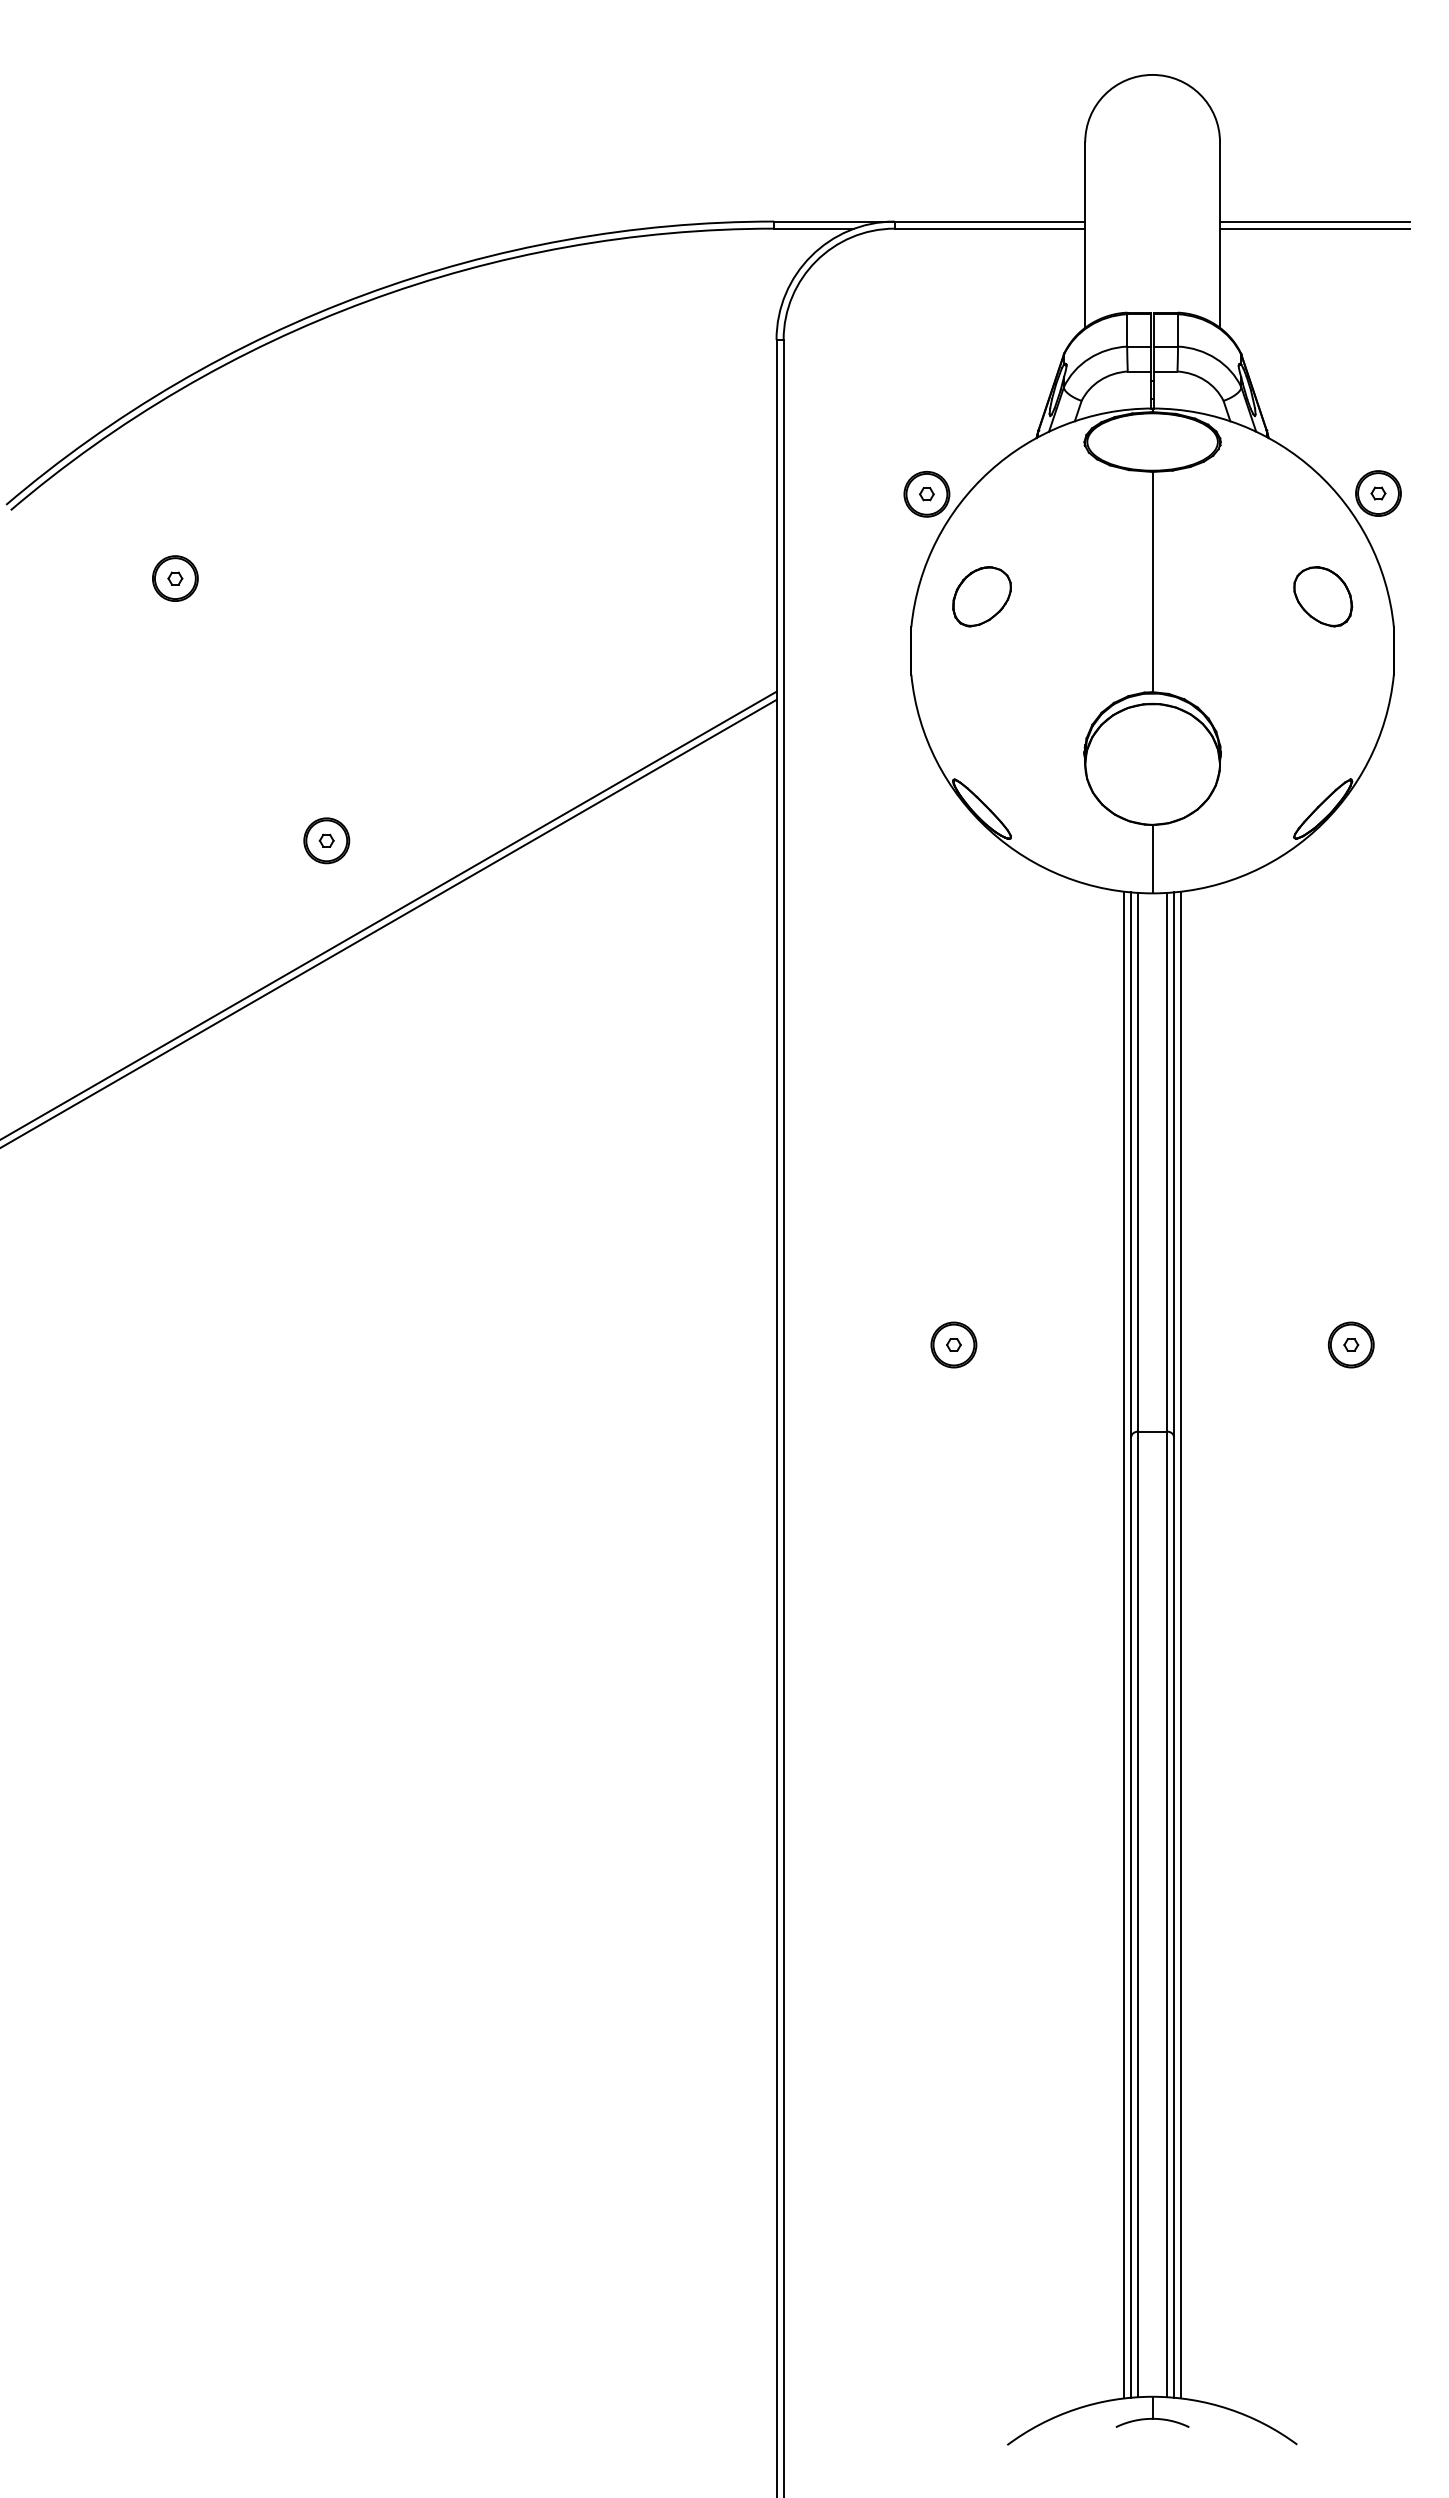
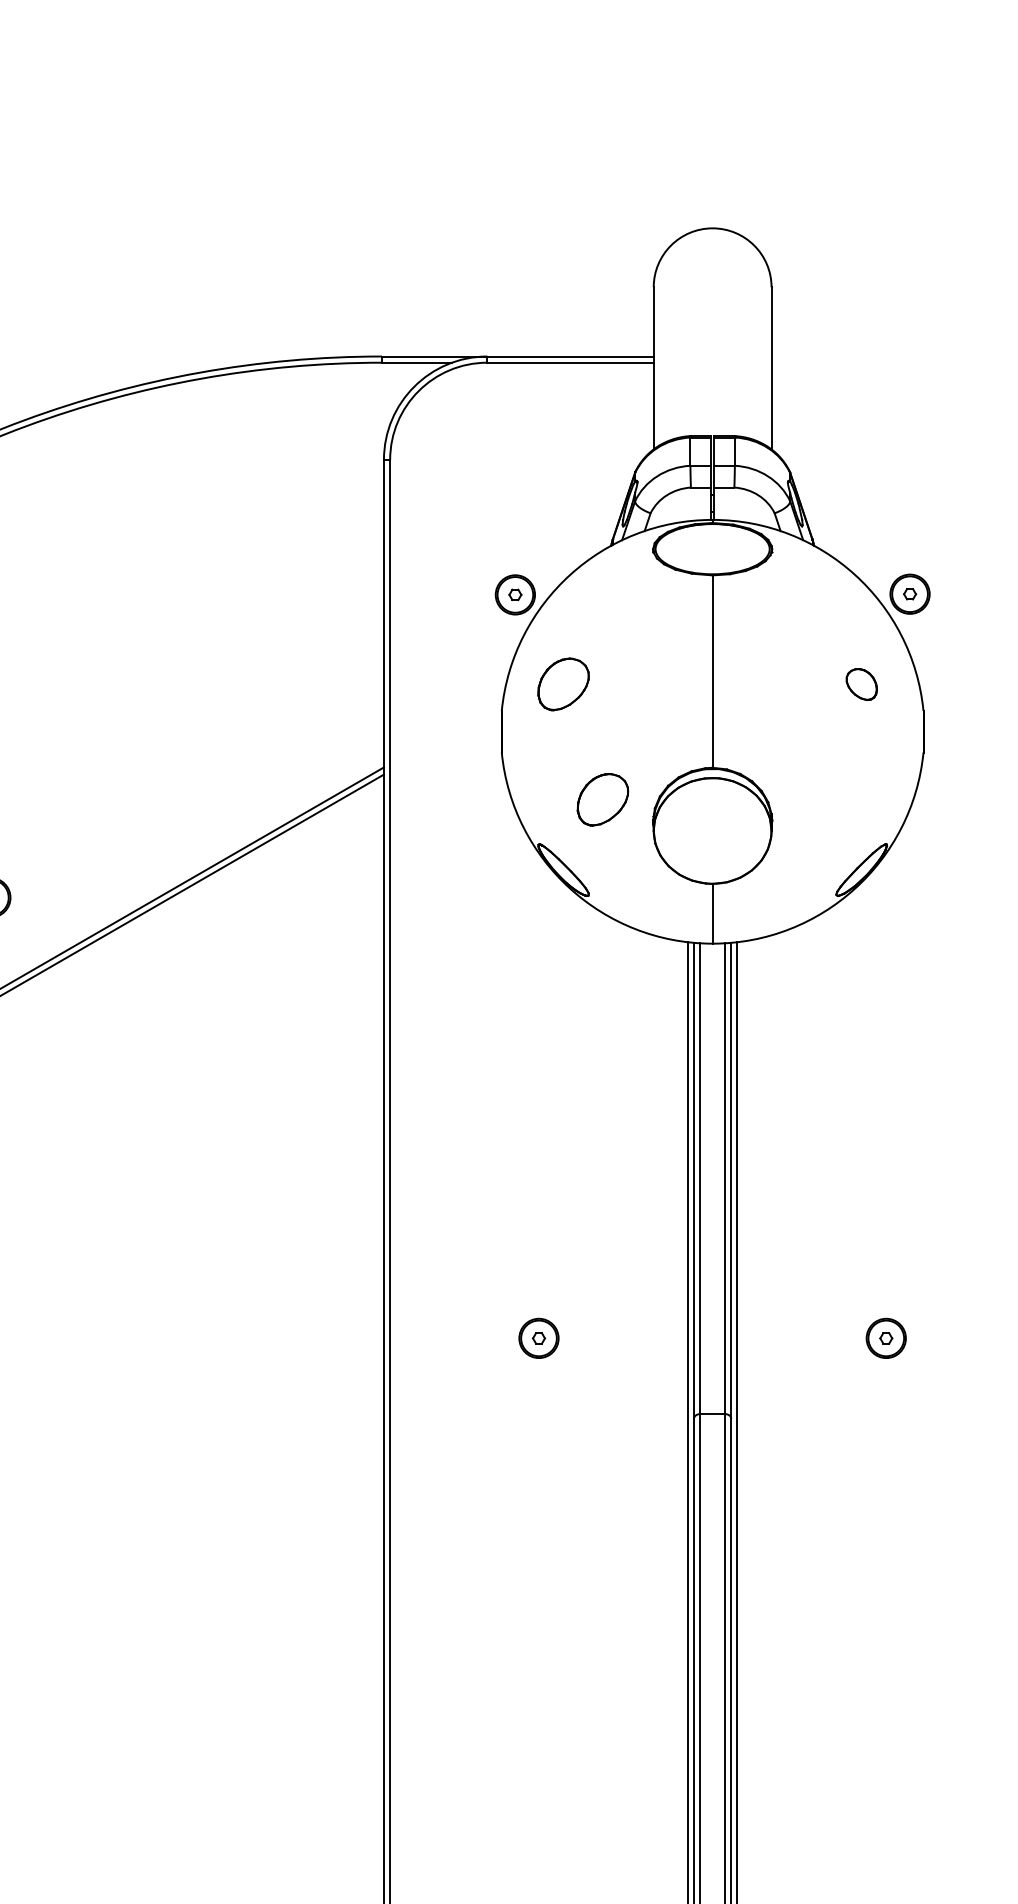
line: (1315, 221) -> (855, 356), removed
line: (1315, 228) -> (855, 362), removed
part: (1323, 596) -> (861, 684), size x0.6
part: (1026, 728) -> (602, 799), added

